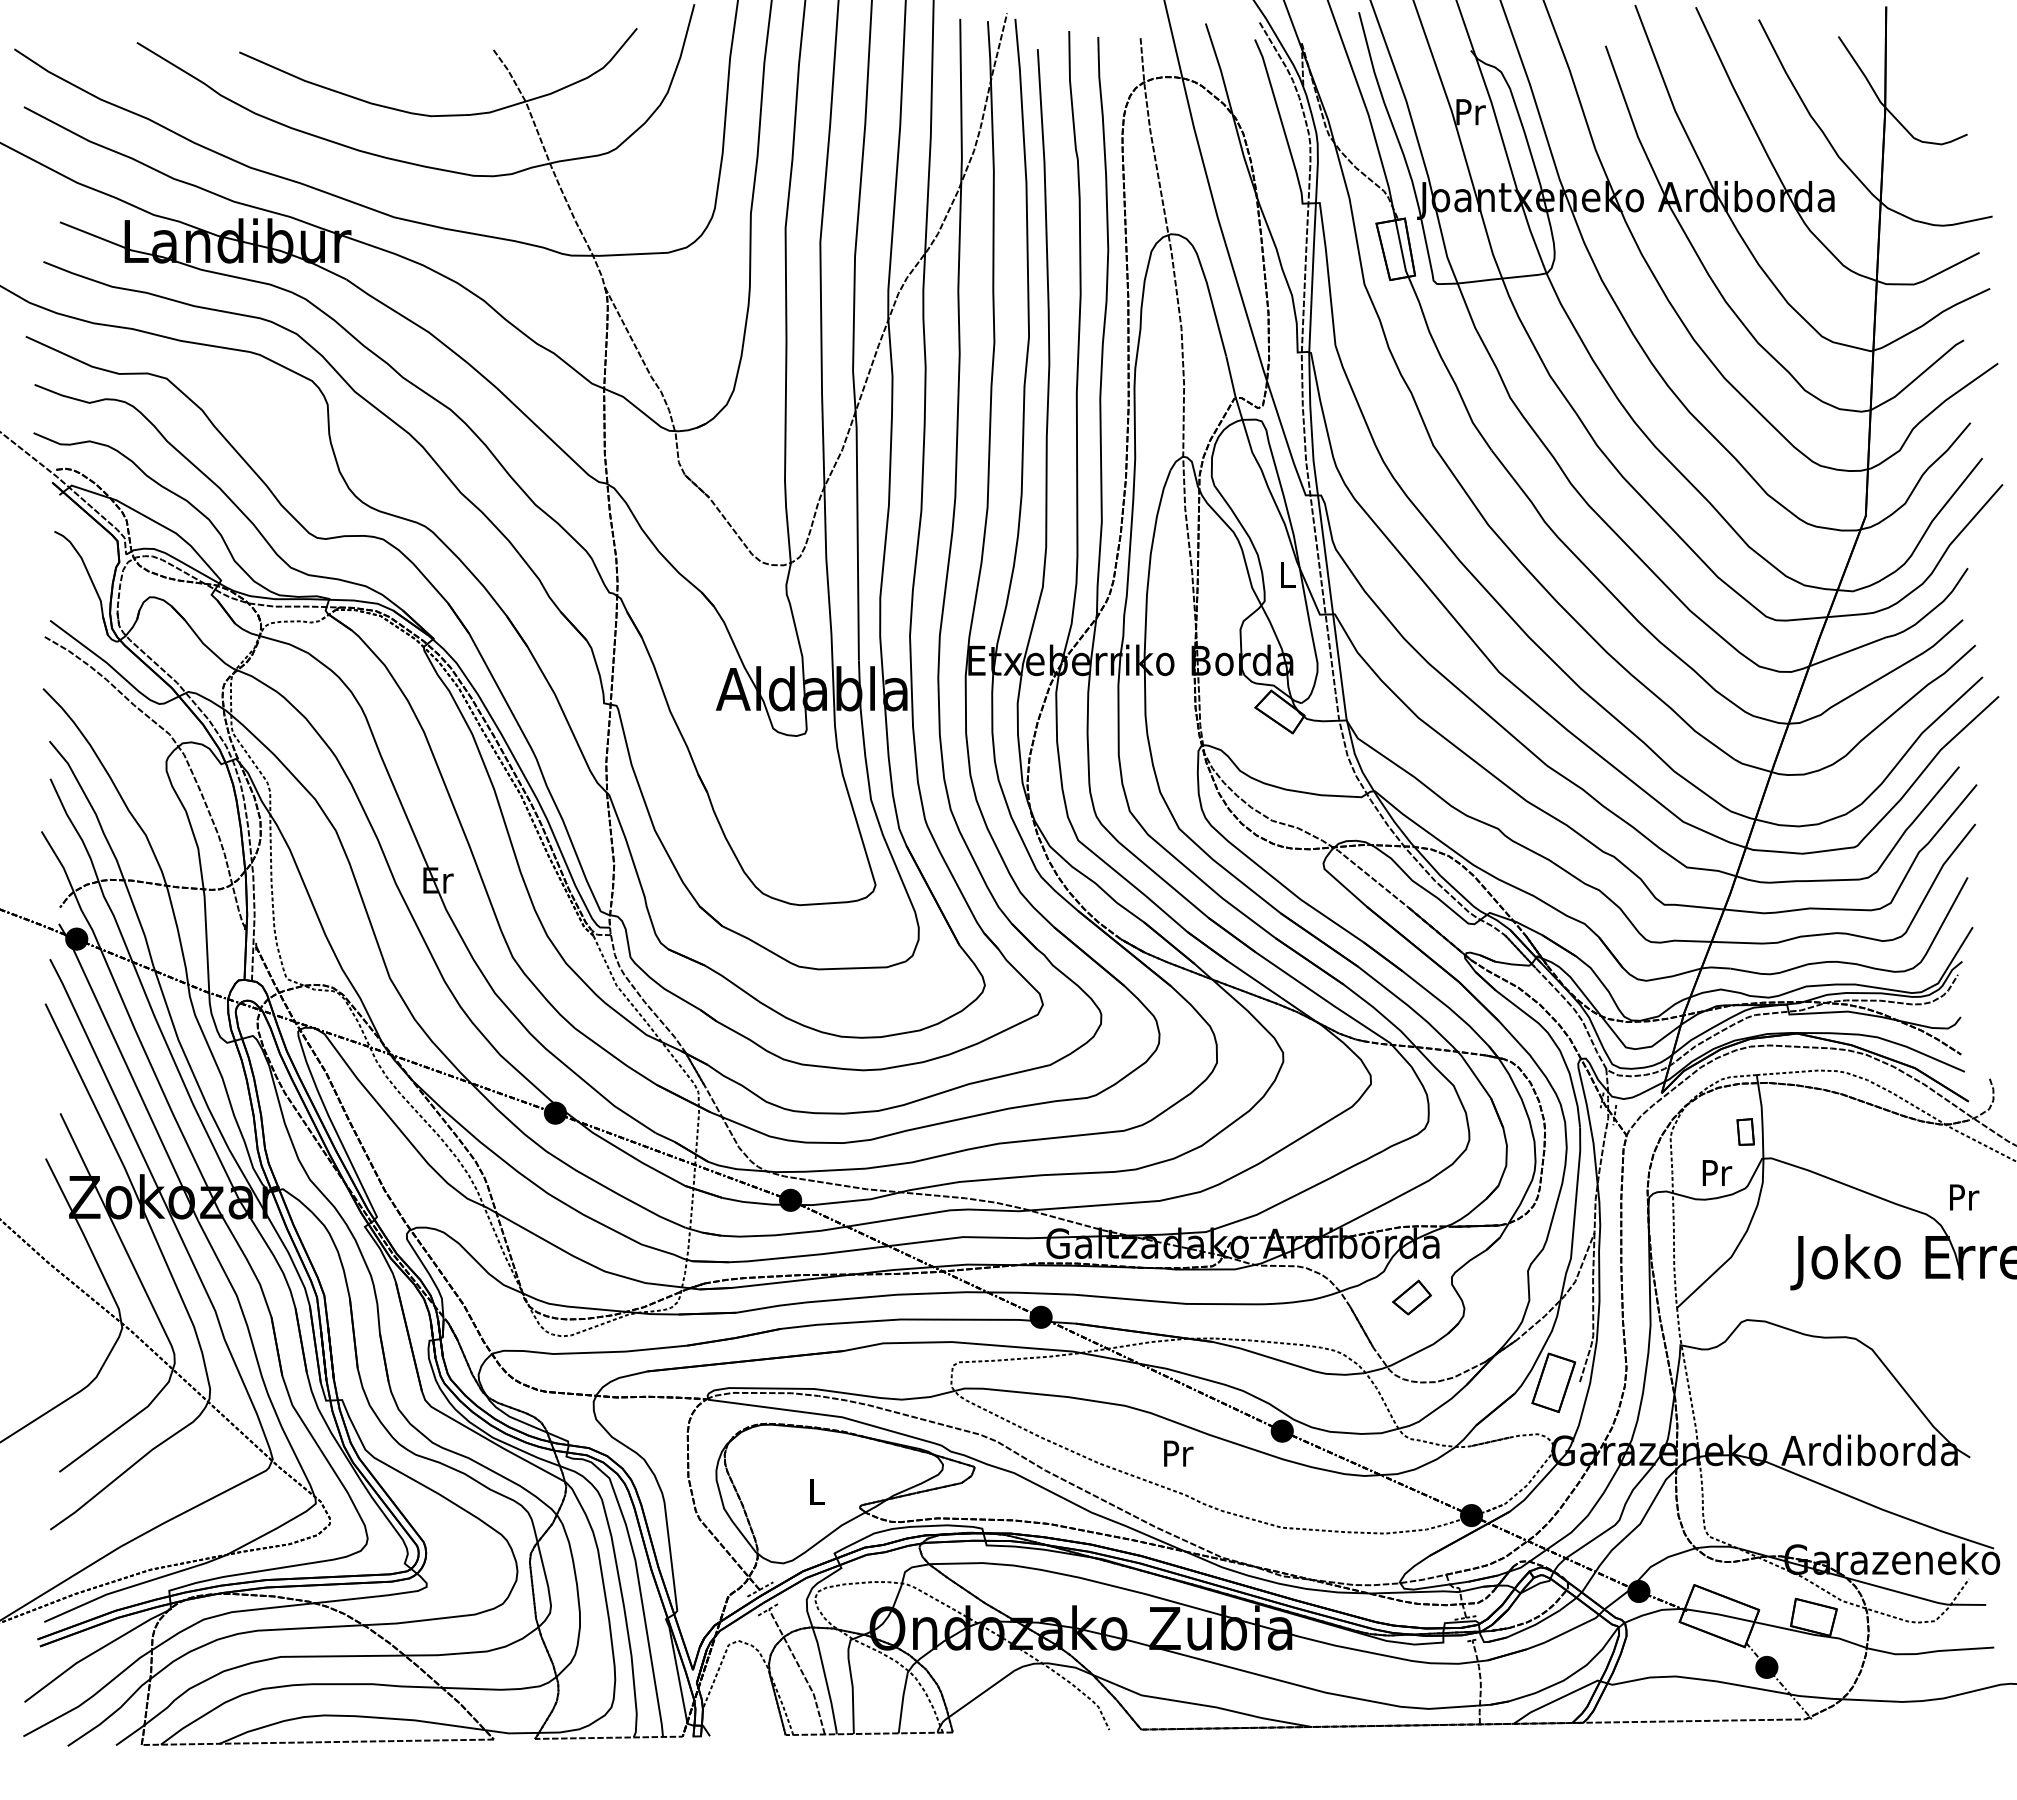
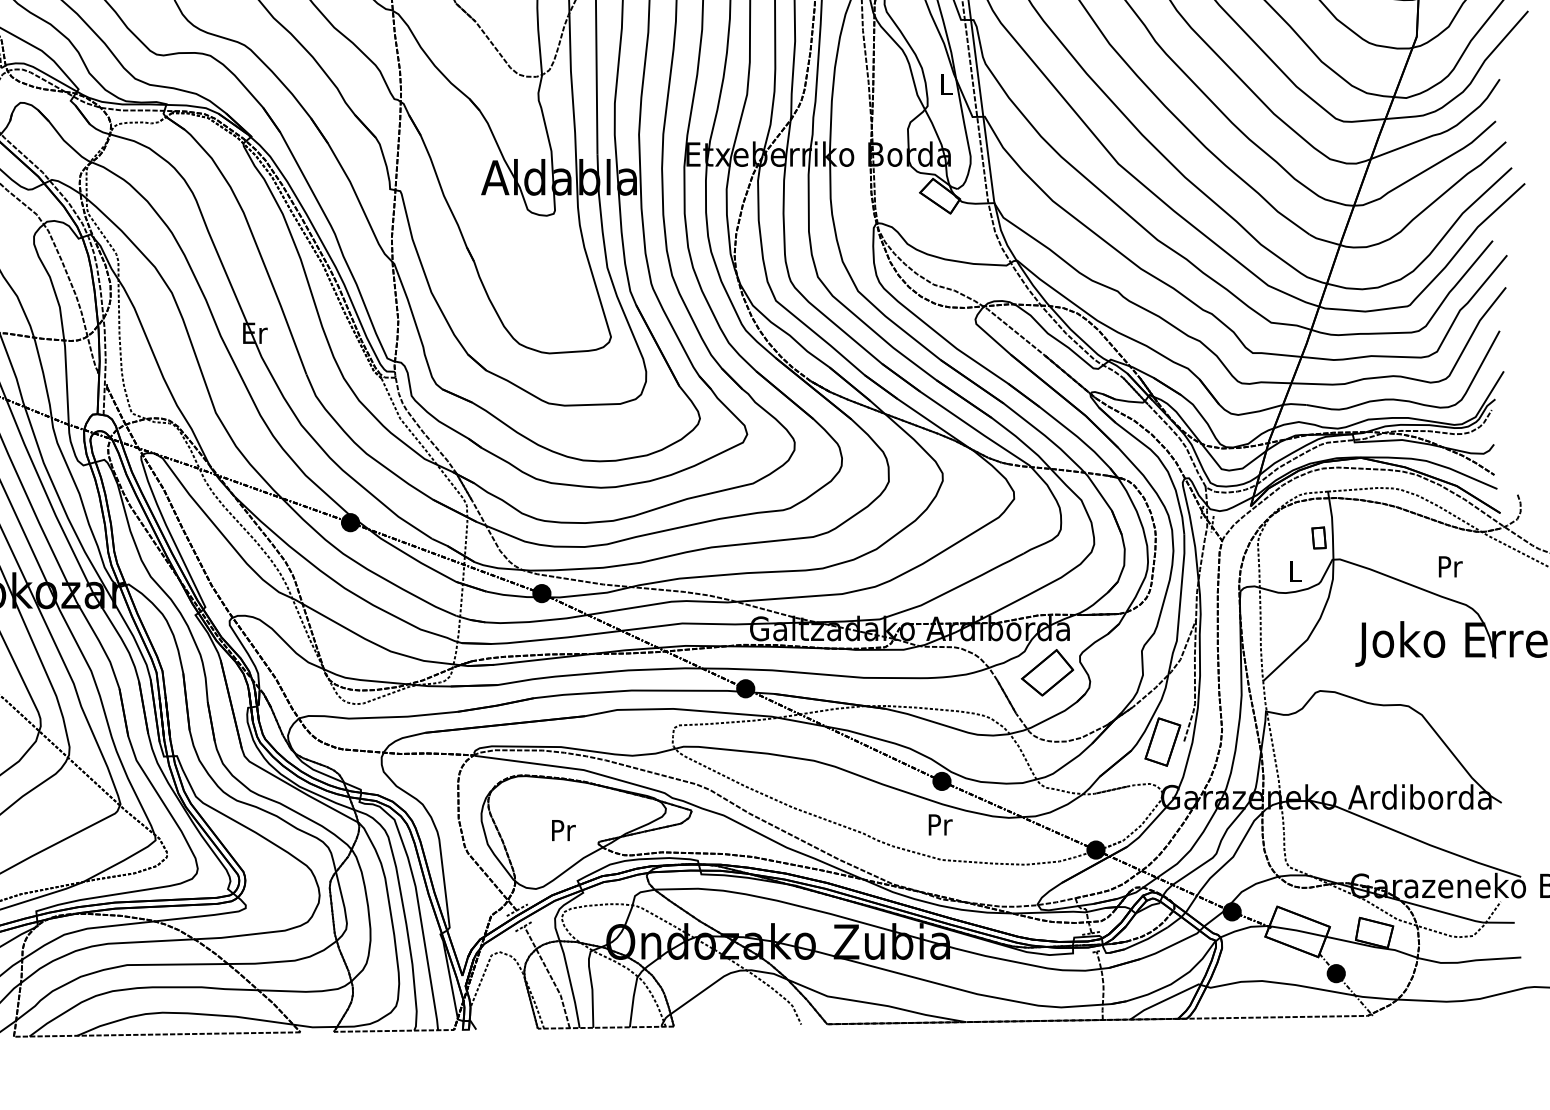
text: (1717, 1172) -> (1296, 570), Pr -> L
text: (1964, 1197) -> (1450, 566), moved
part: (1411, 1297) -> (1047, 672), size x1.67
text: (1178, 1453) -> (940, 824), moved
text: (817, 1491) -> (563, 830), L -> Pr

